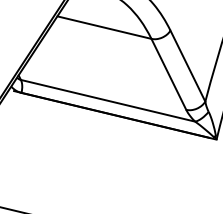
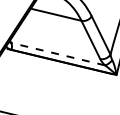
line: (106, 101) -> (57, 54), solid -> dashed

